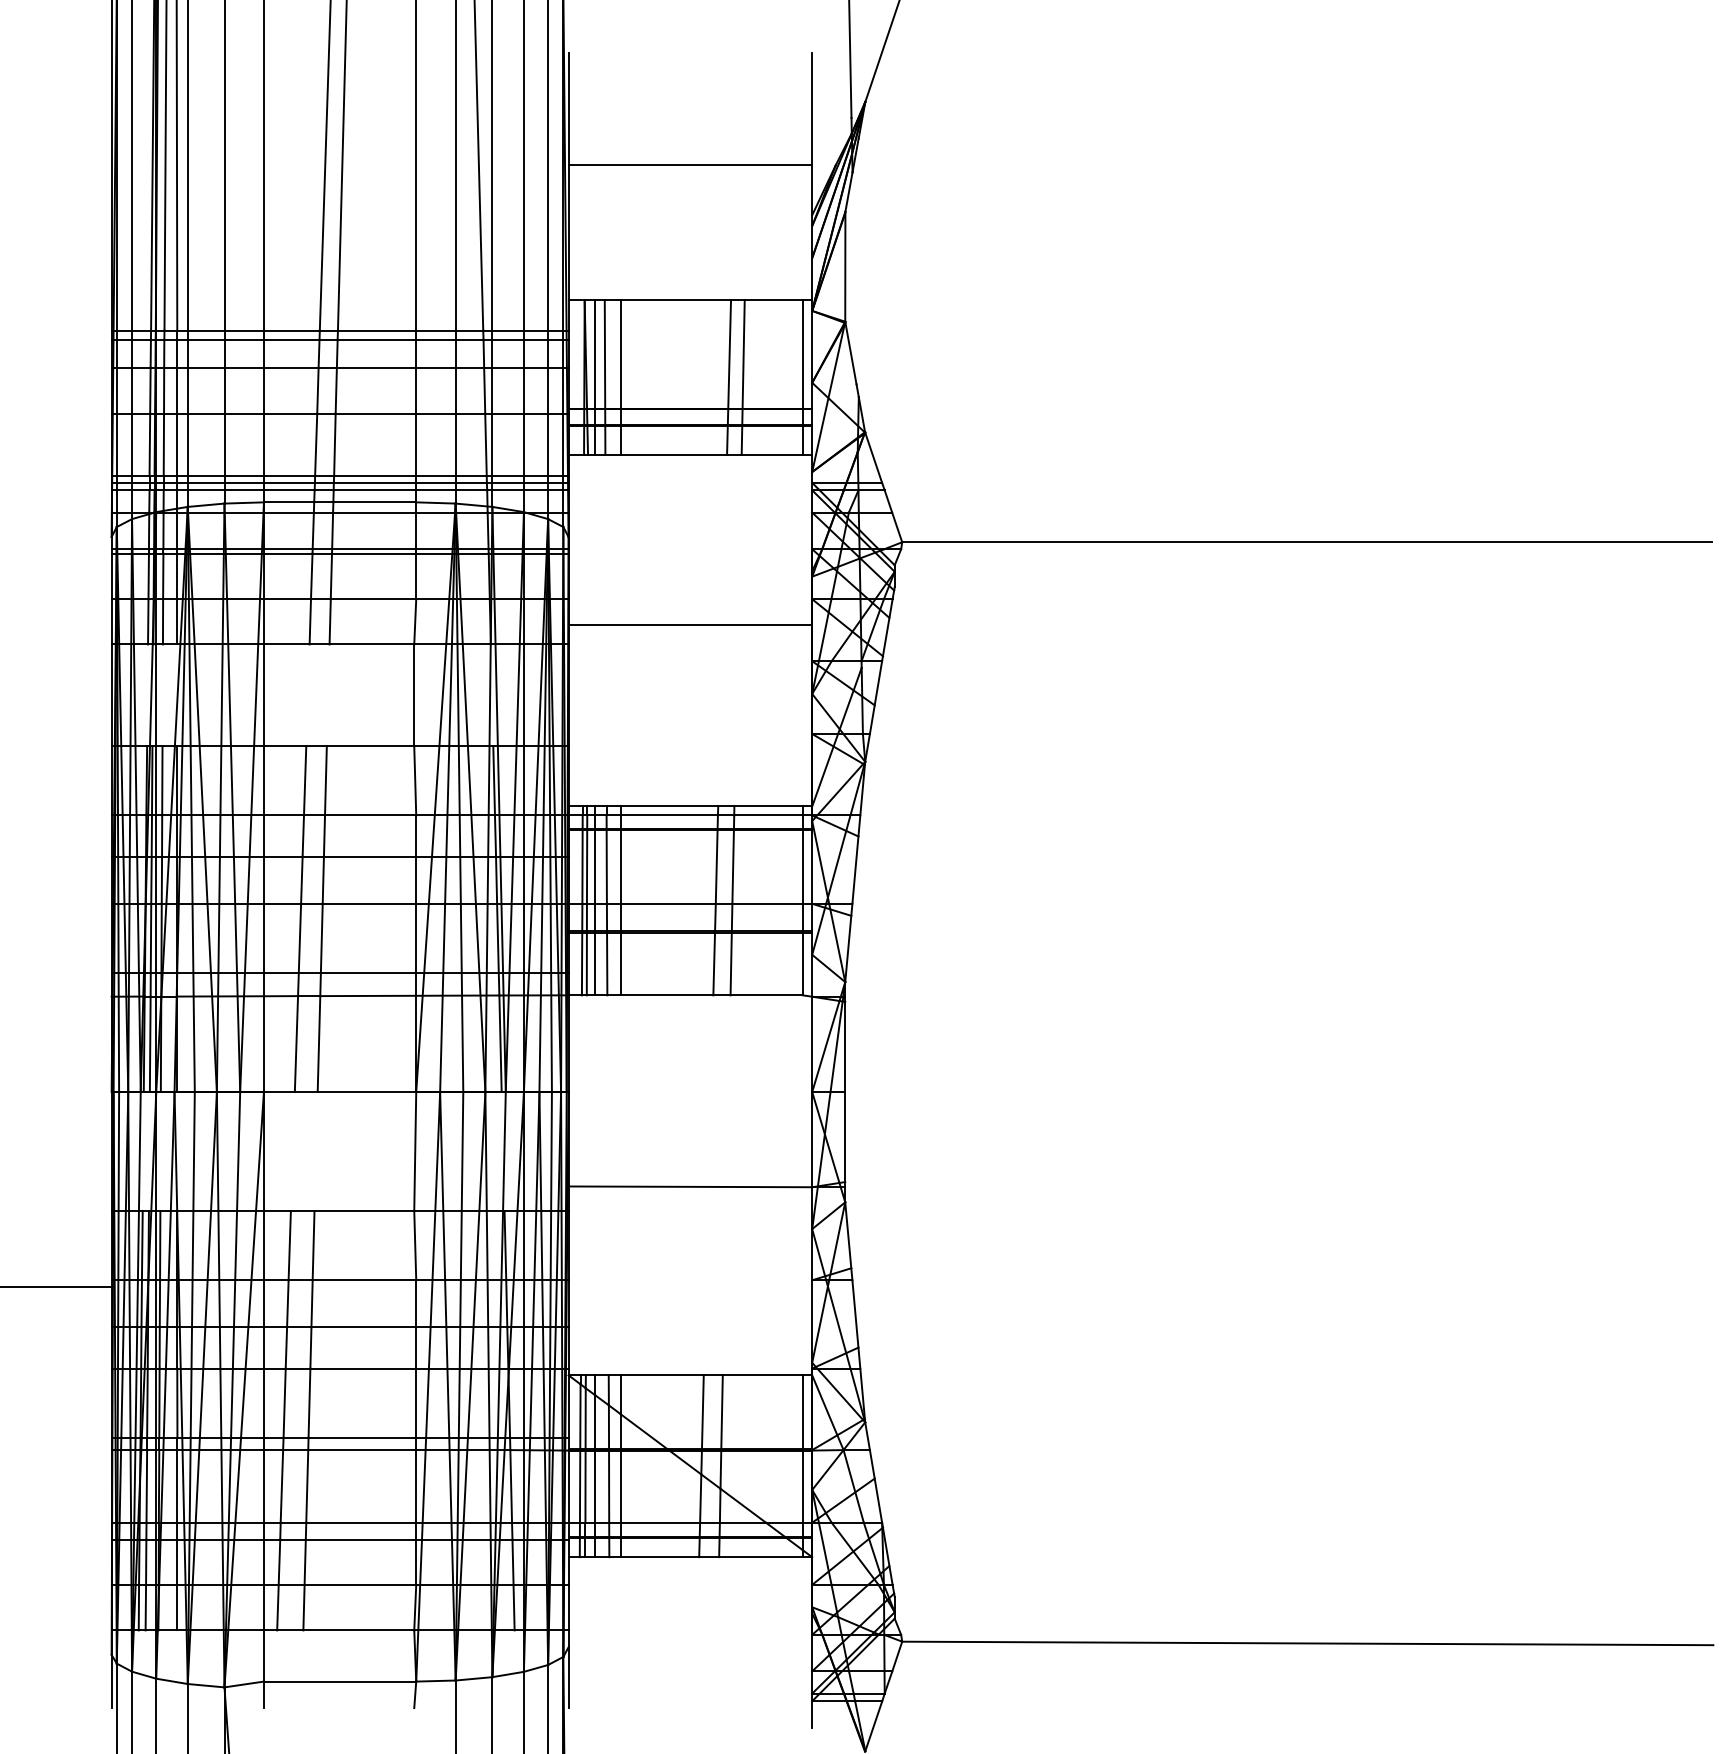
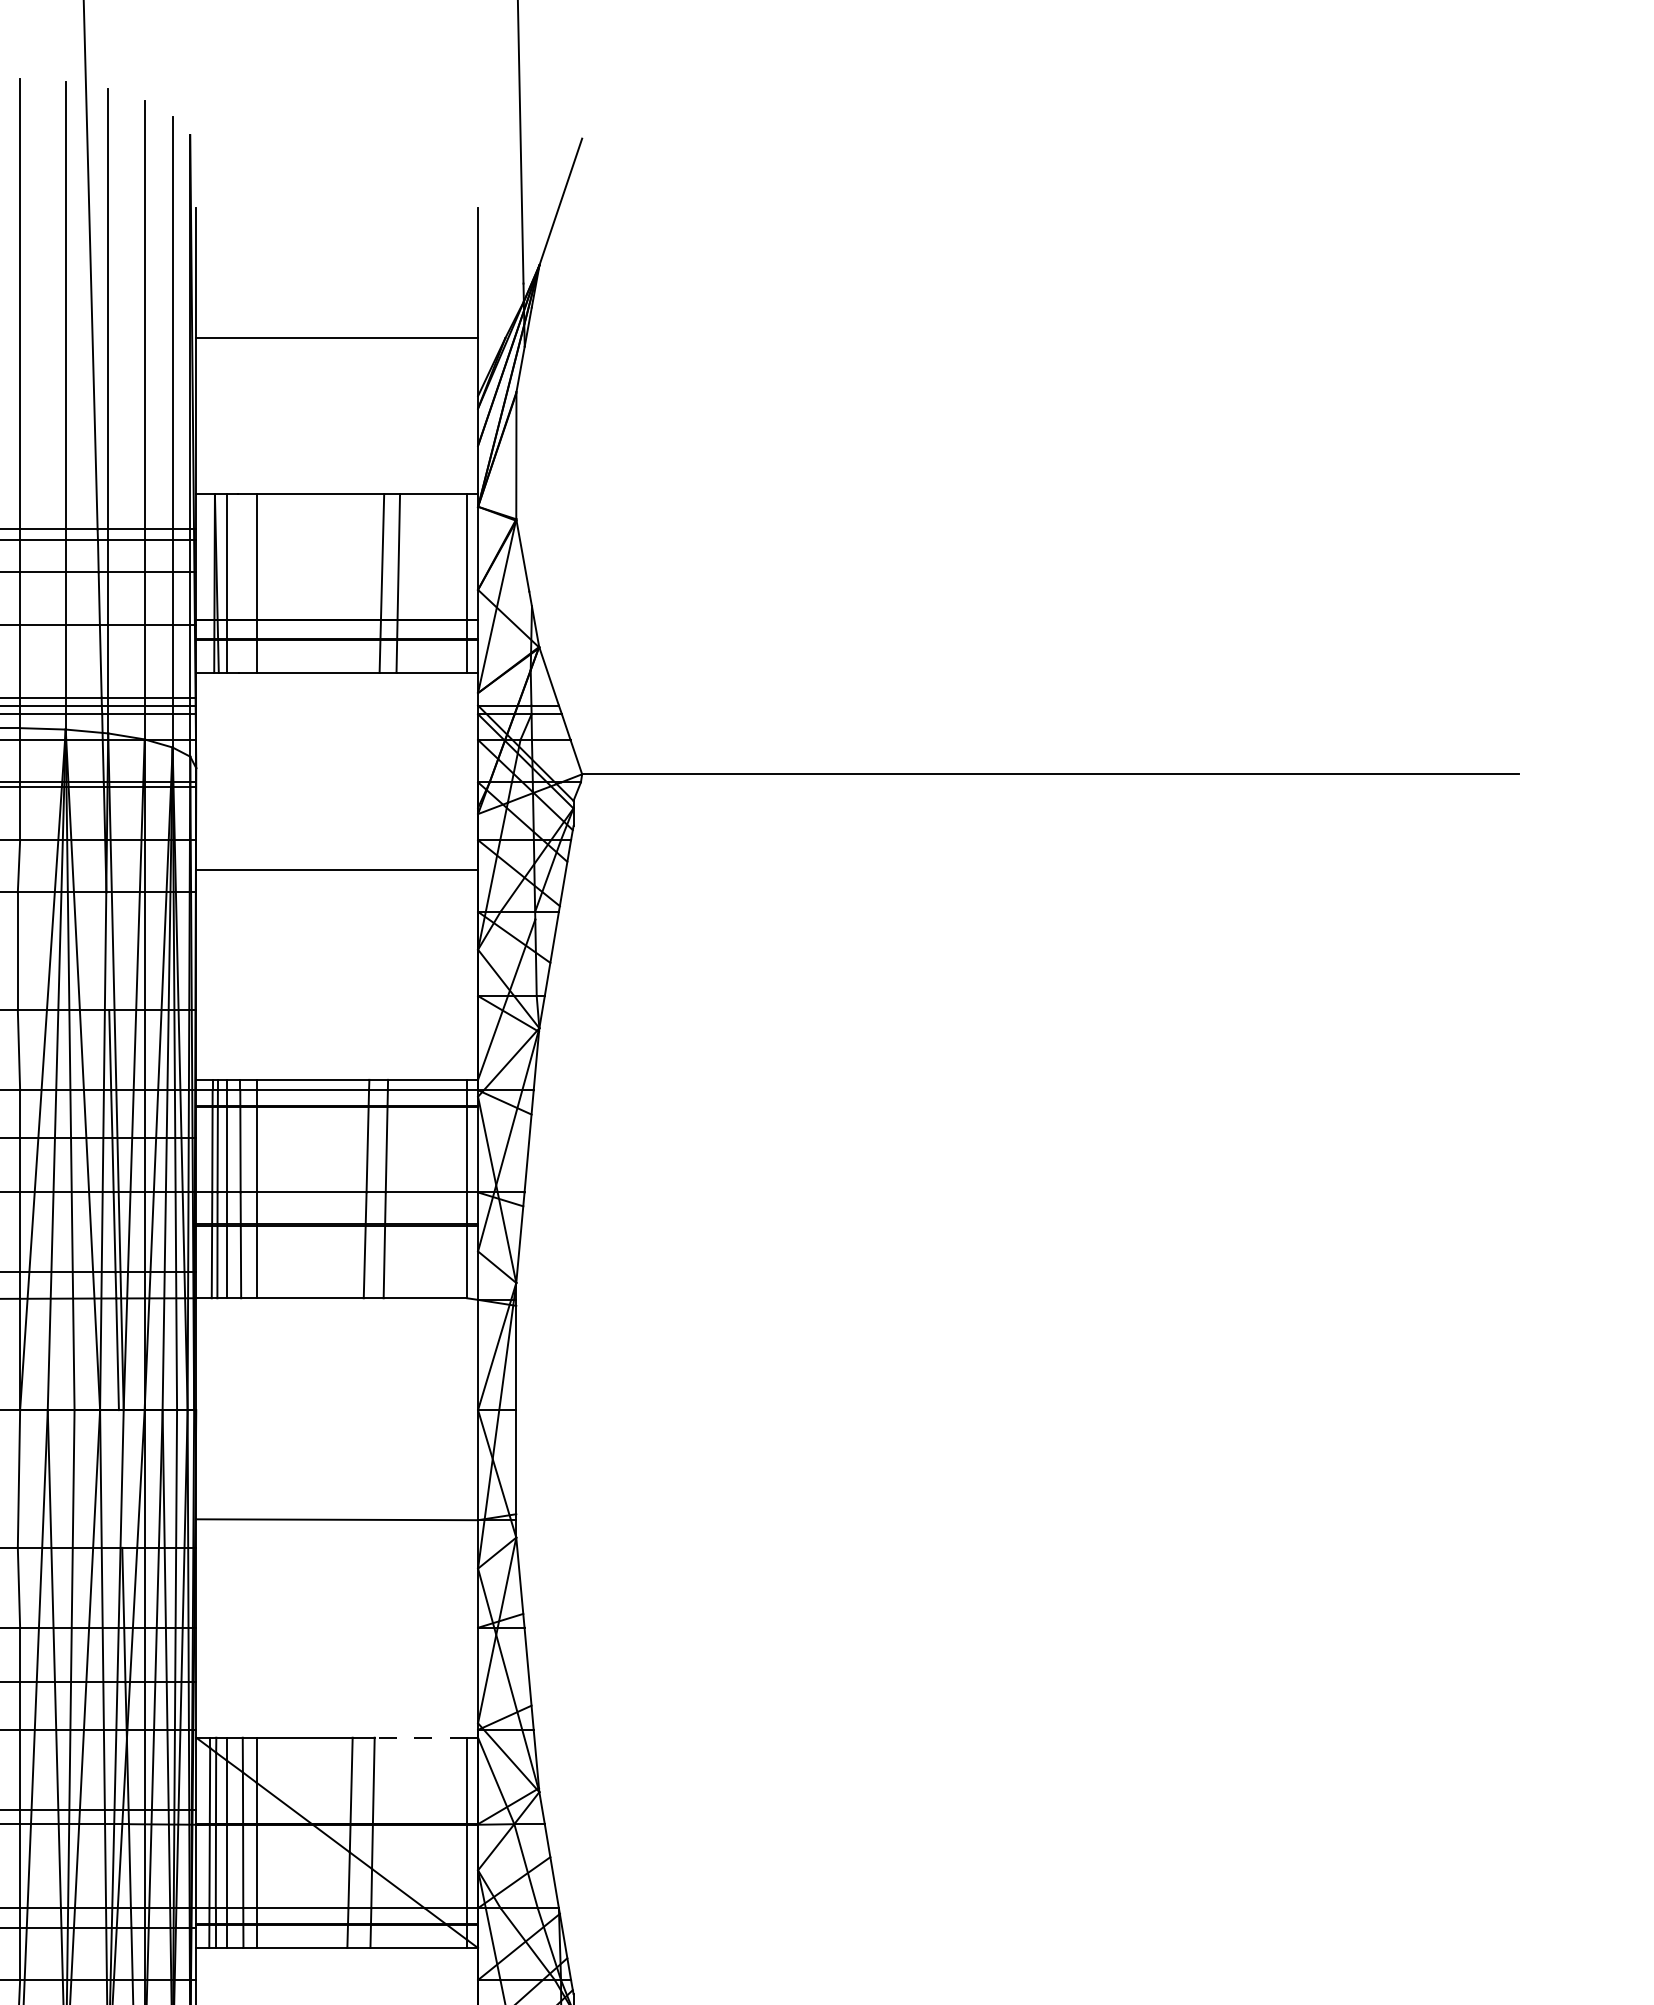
line: (604, 376) -> (237, 582), removed
line: (762, 1375) -> (420, 1737), solid -> dashed

